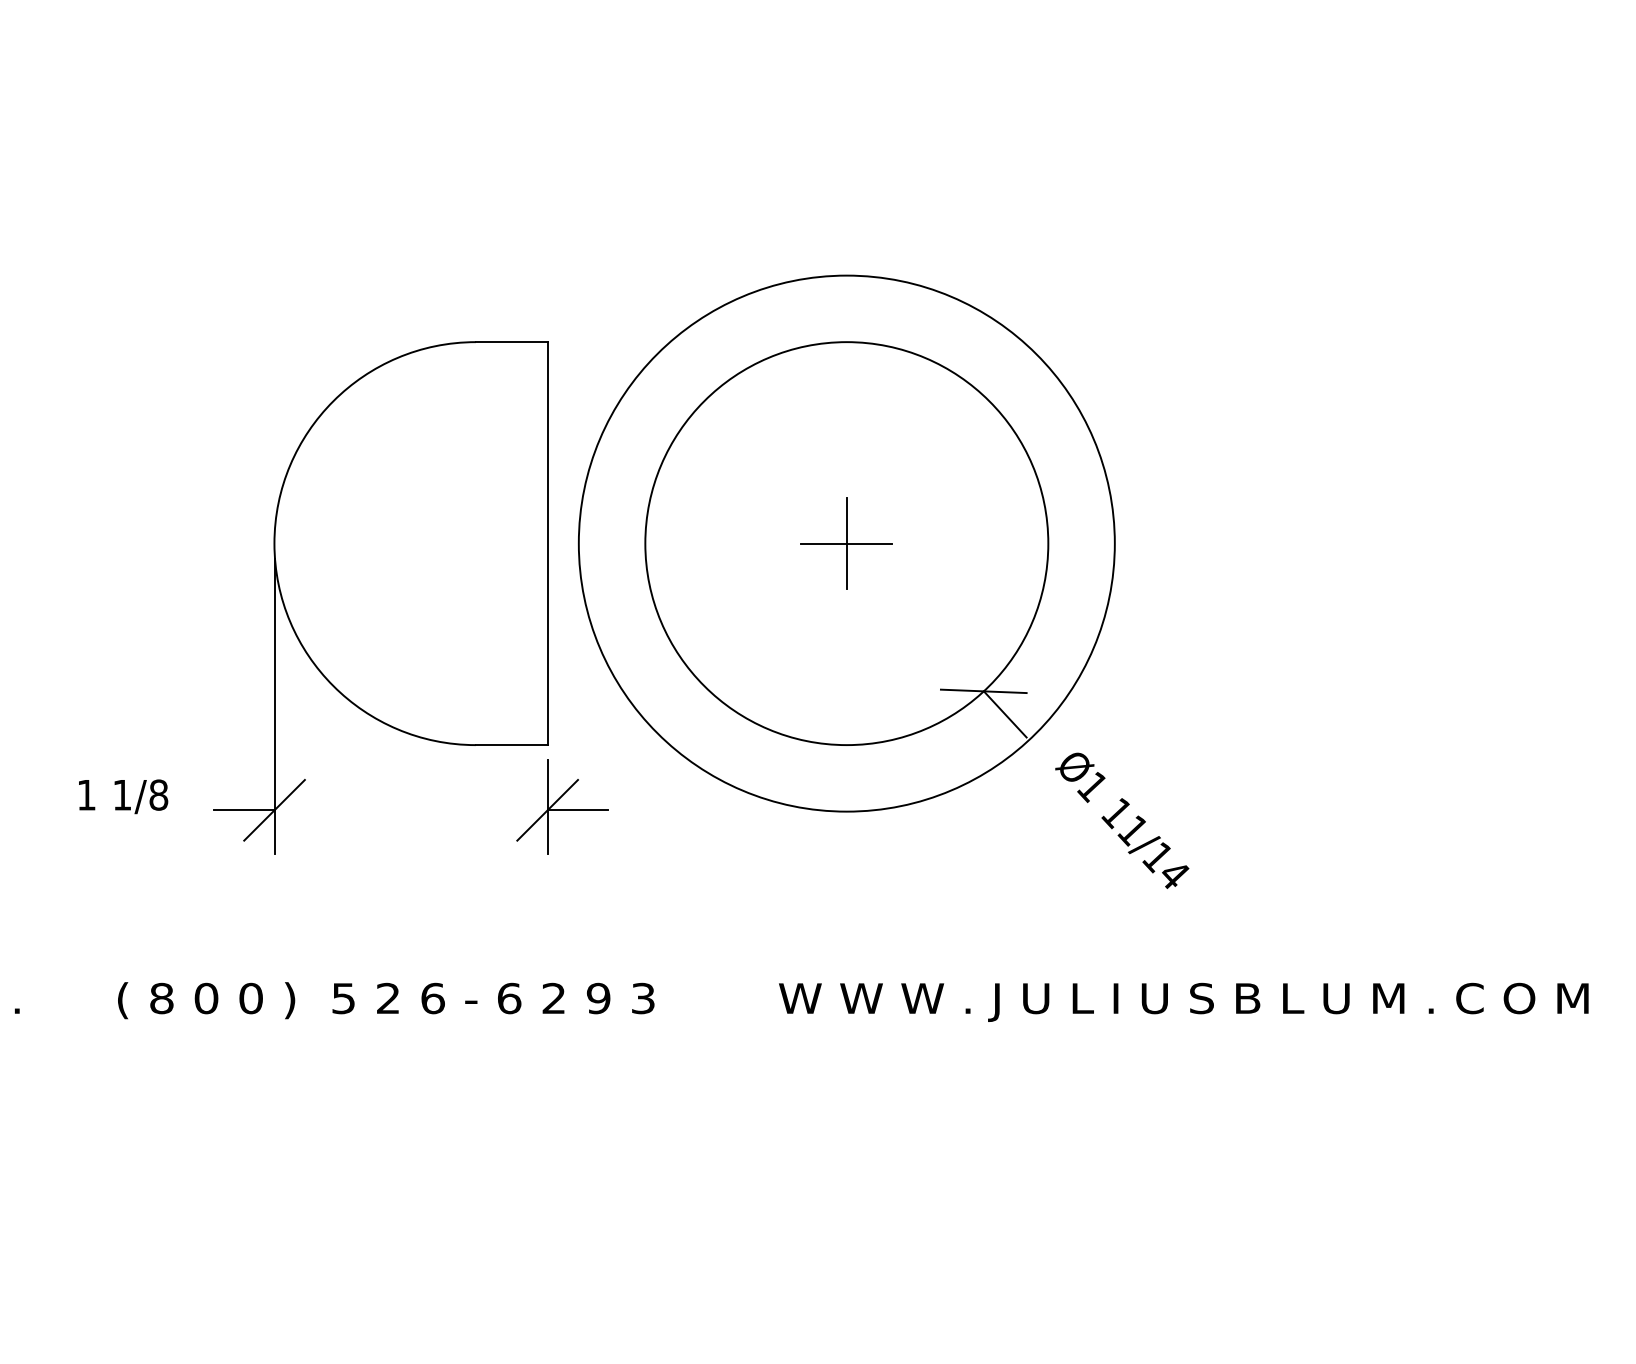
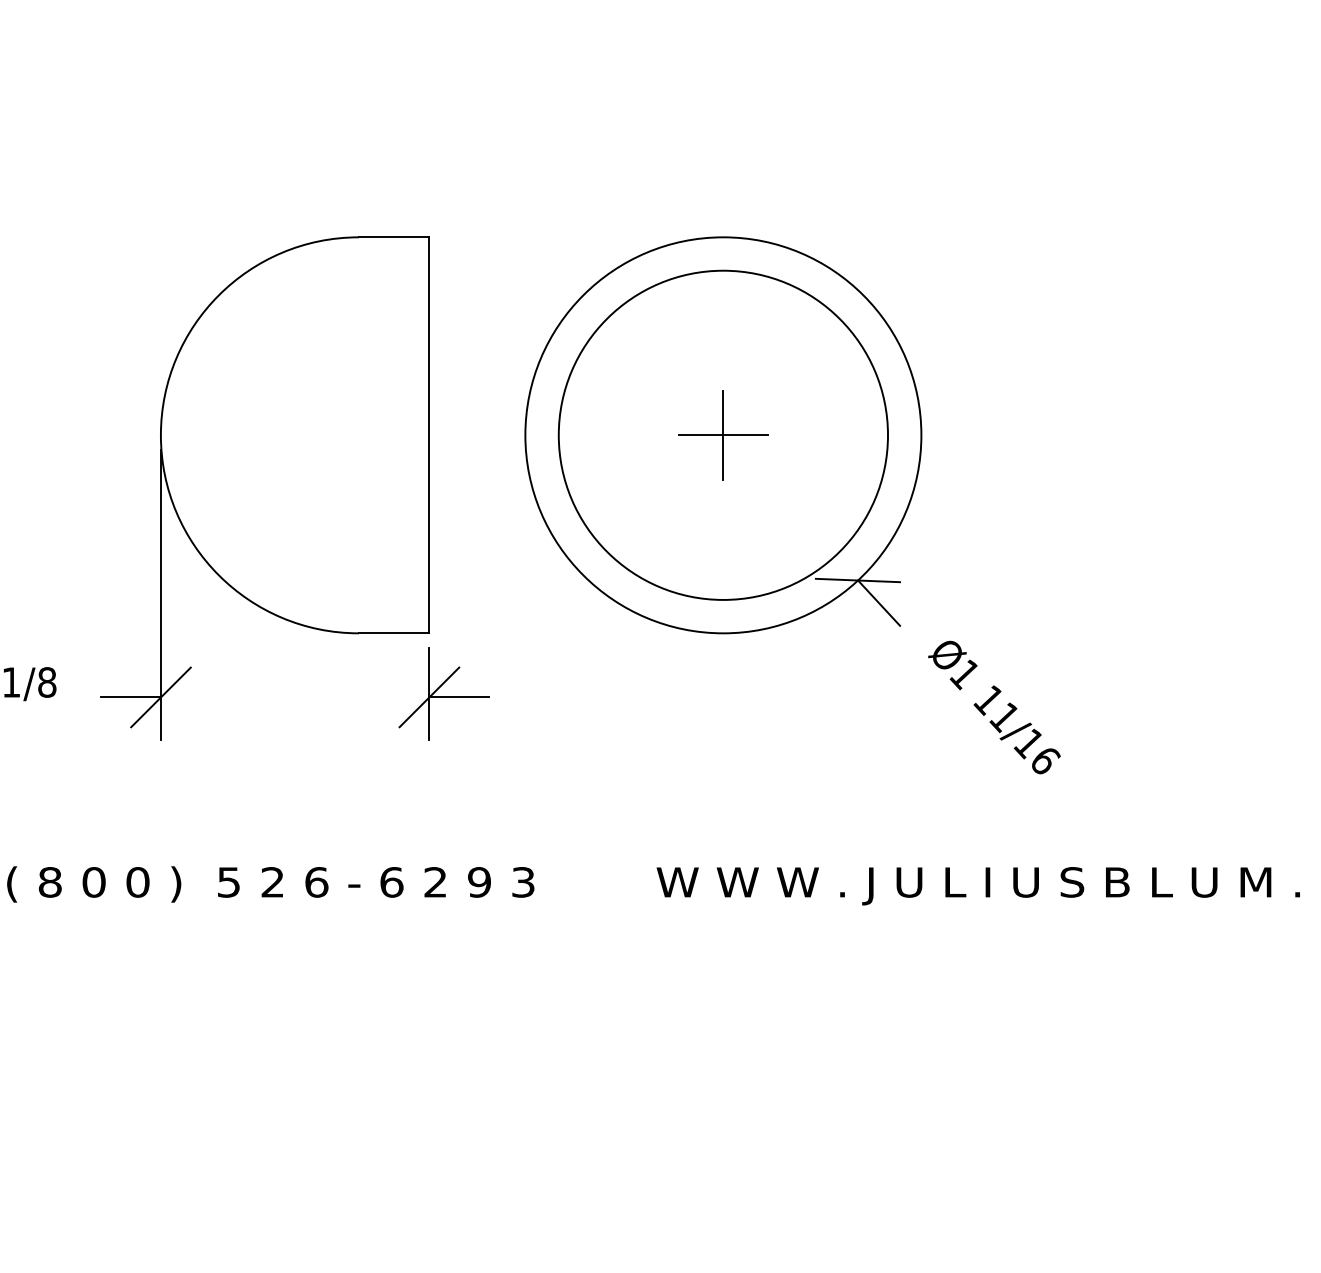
circle: (846, 543) -> (723, 435), size x0.62
text: (1175, 875) -> (1046, 761), 11/14 -> 11/16

